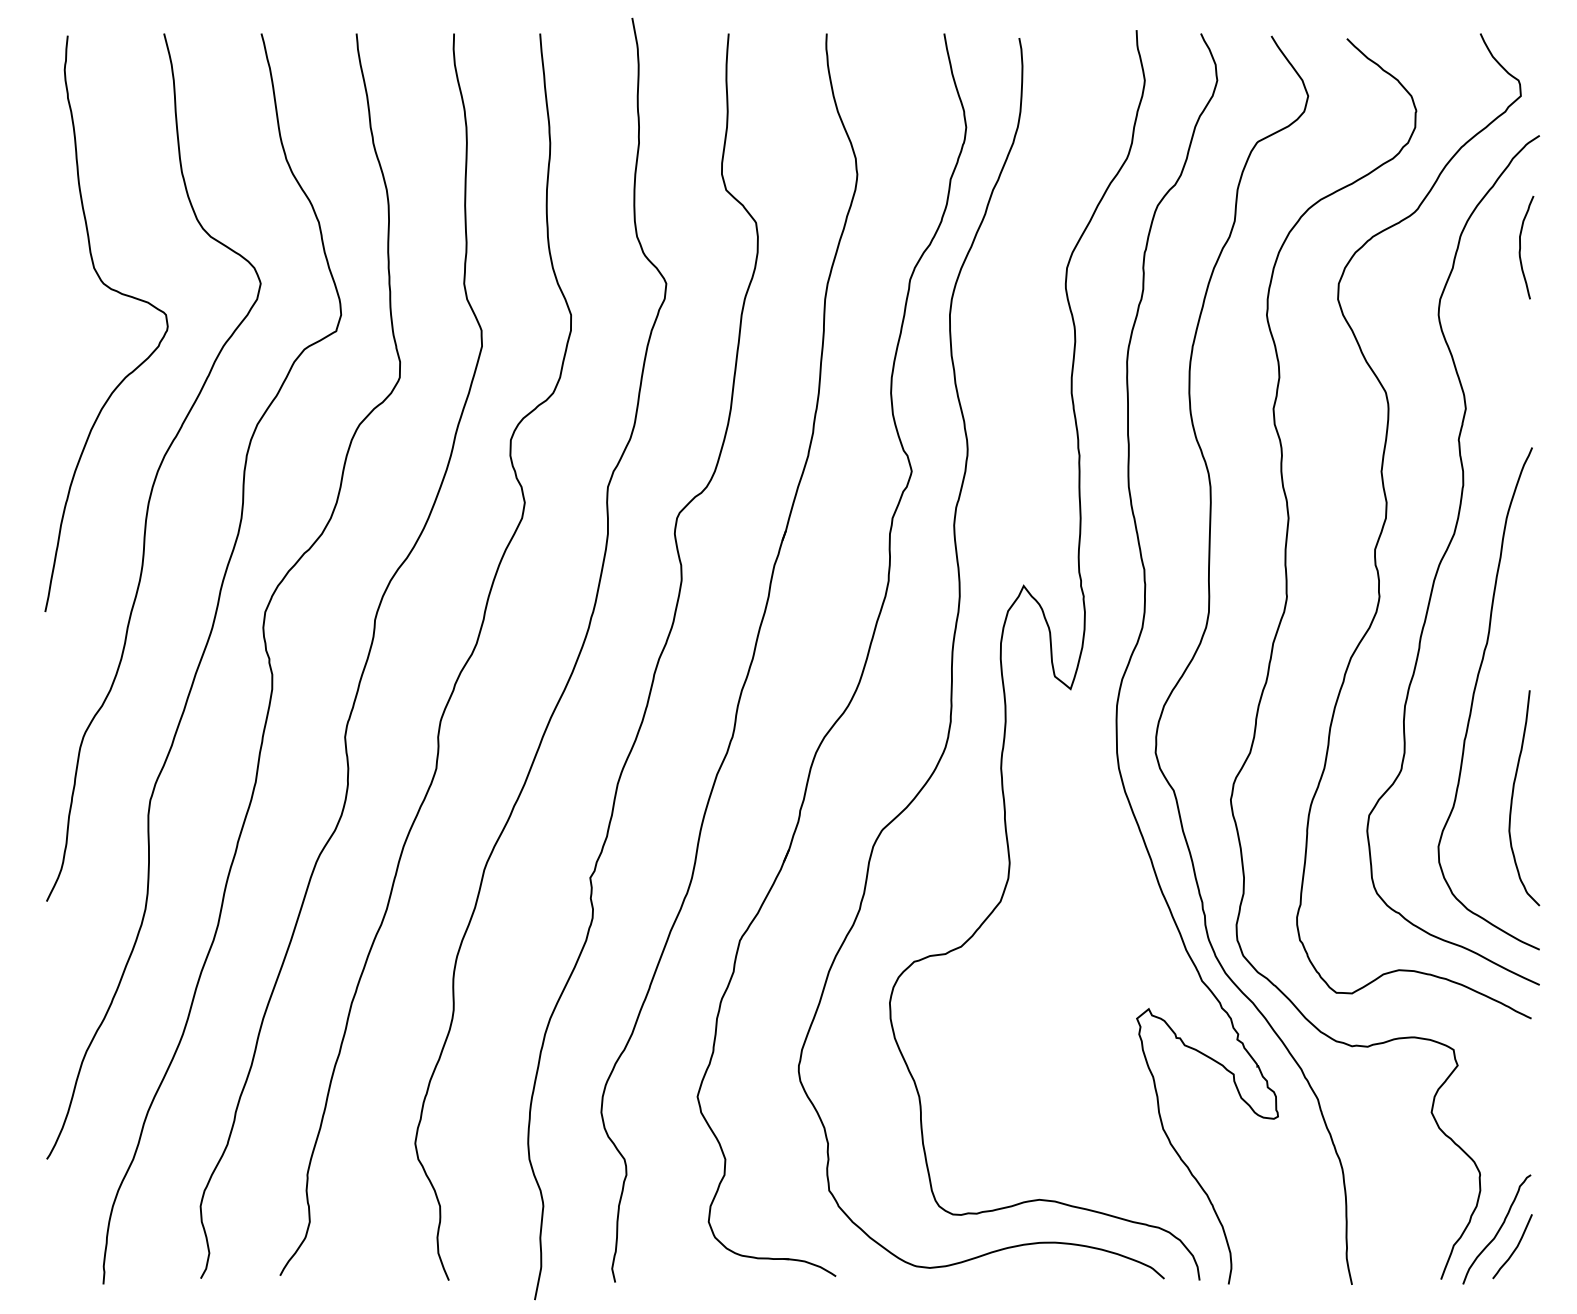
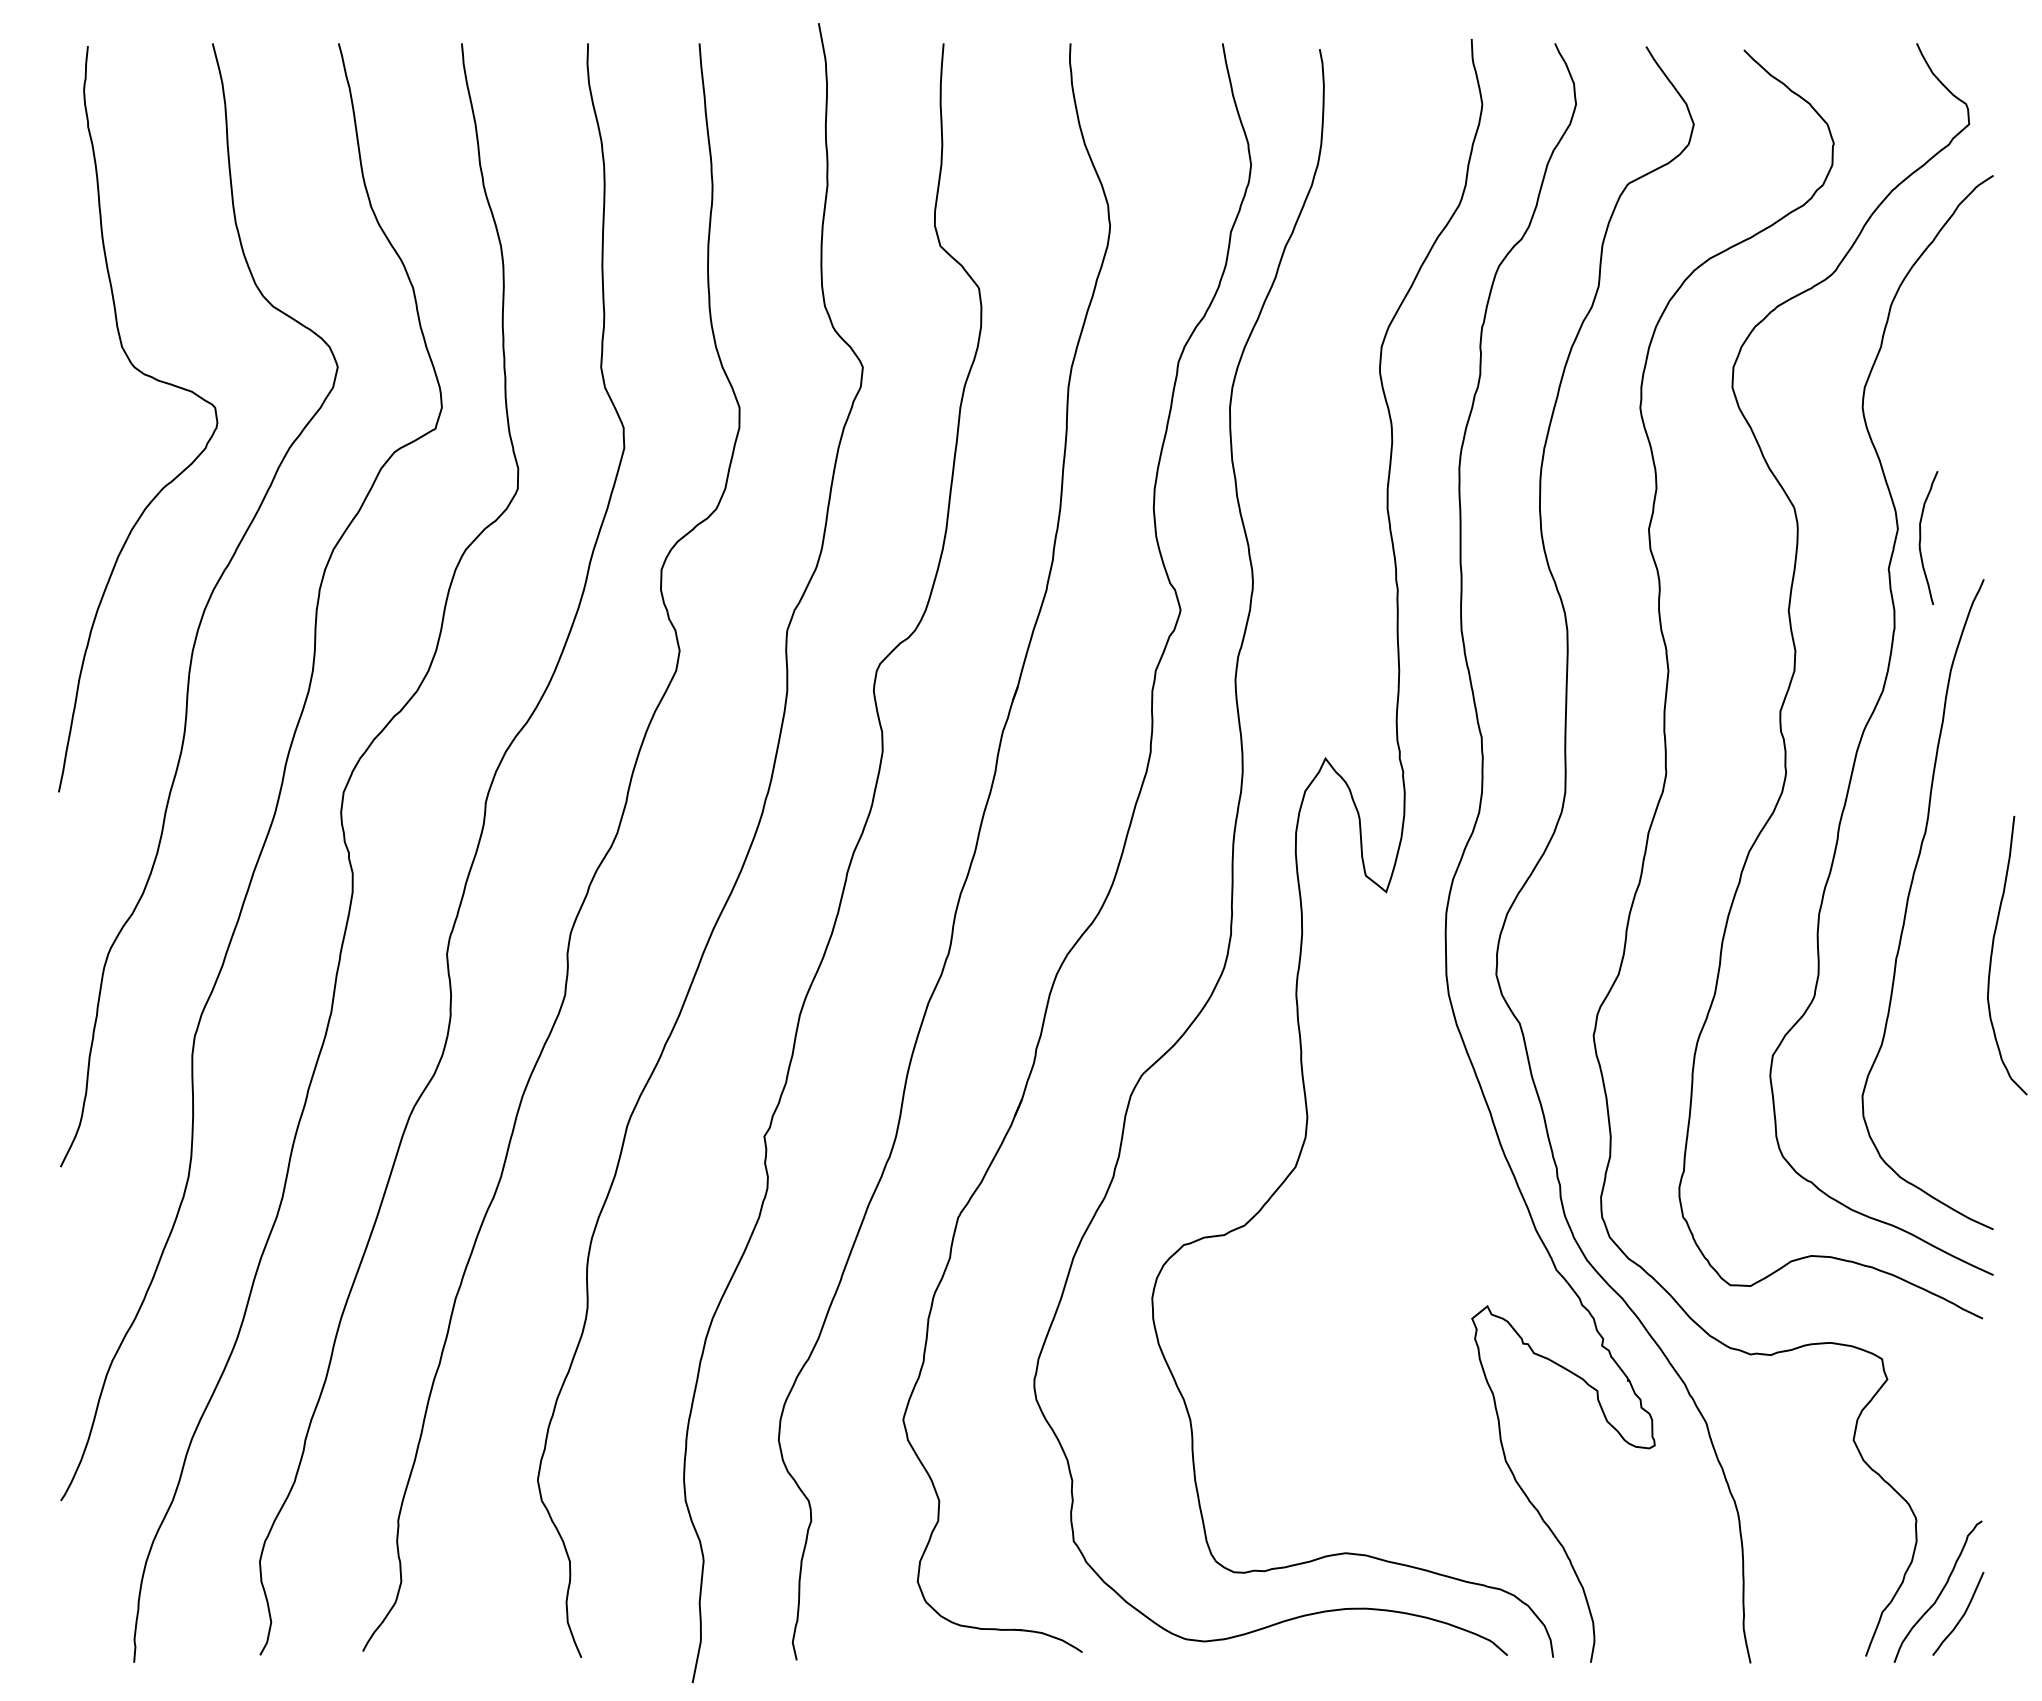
curve: (1520, 247) -> (1920, 537), moved
curve: (1513, 796) -> (1993, 953), moved

